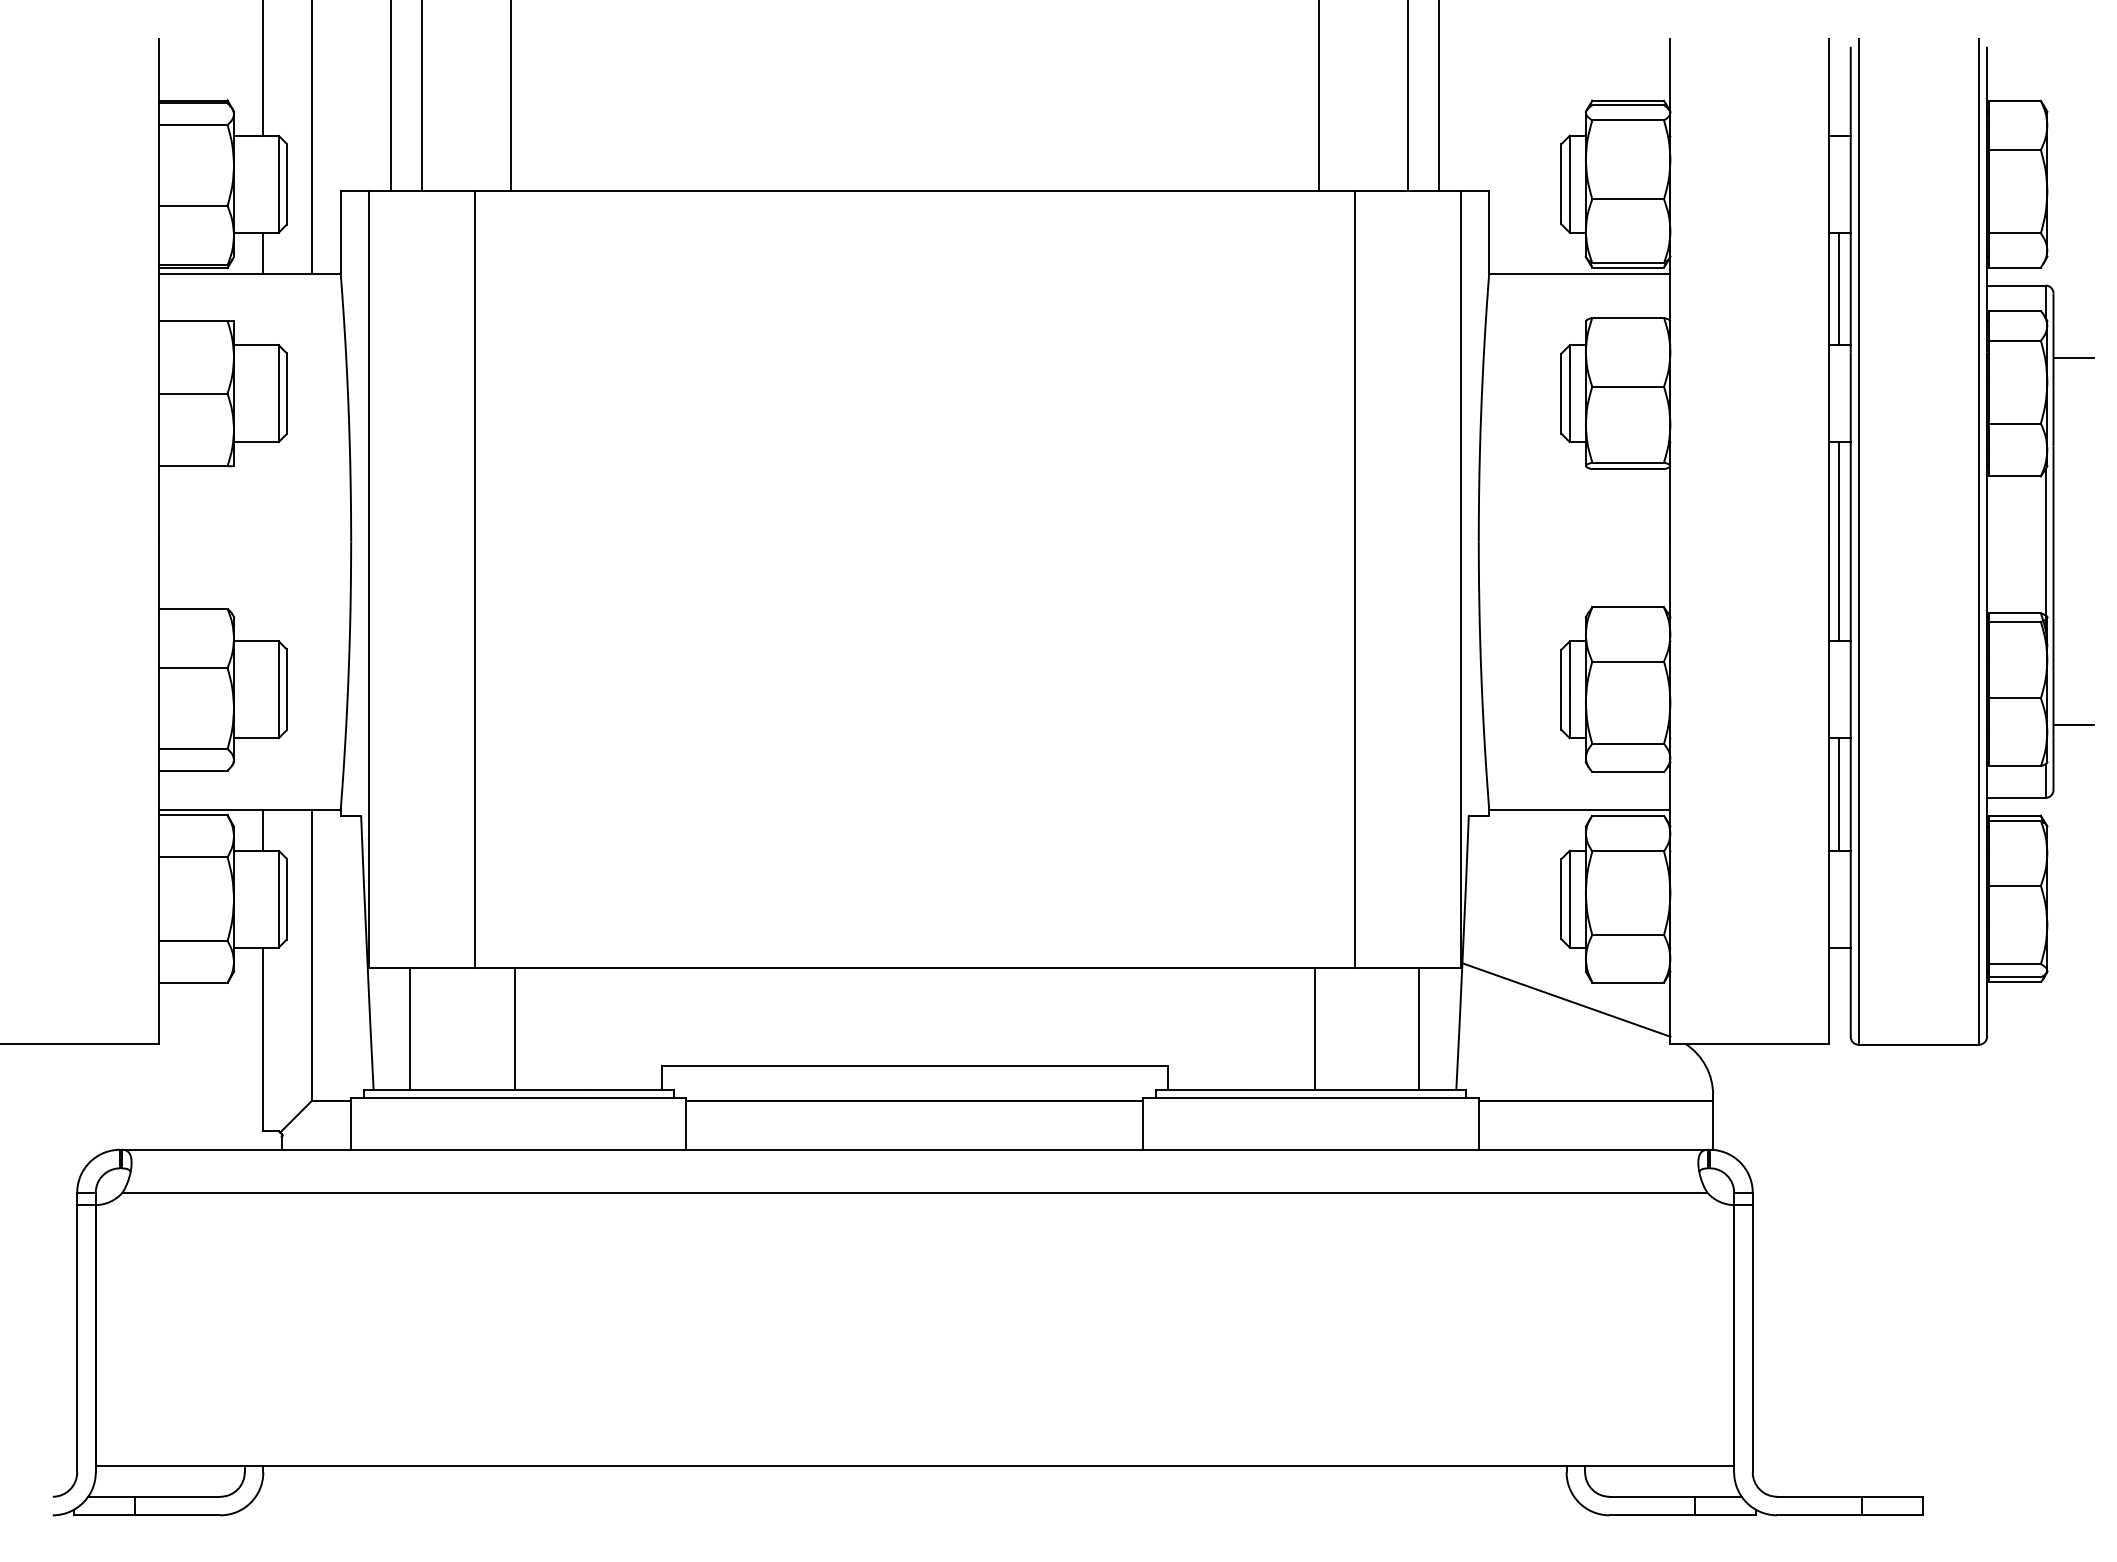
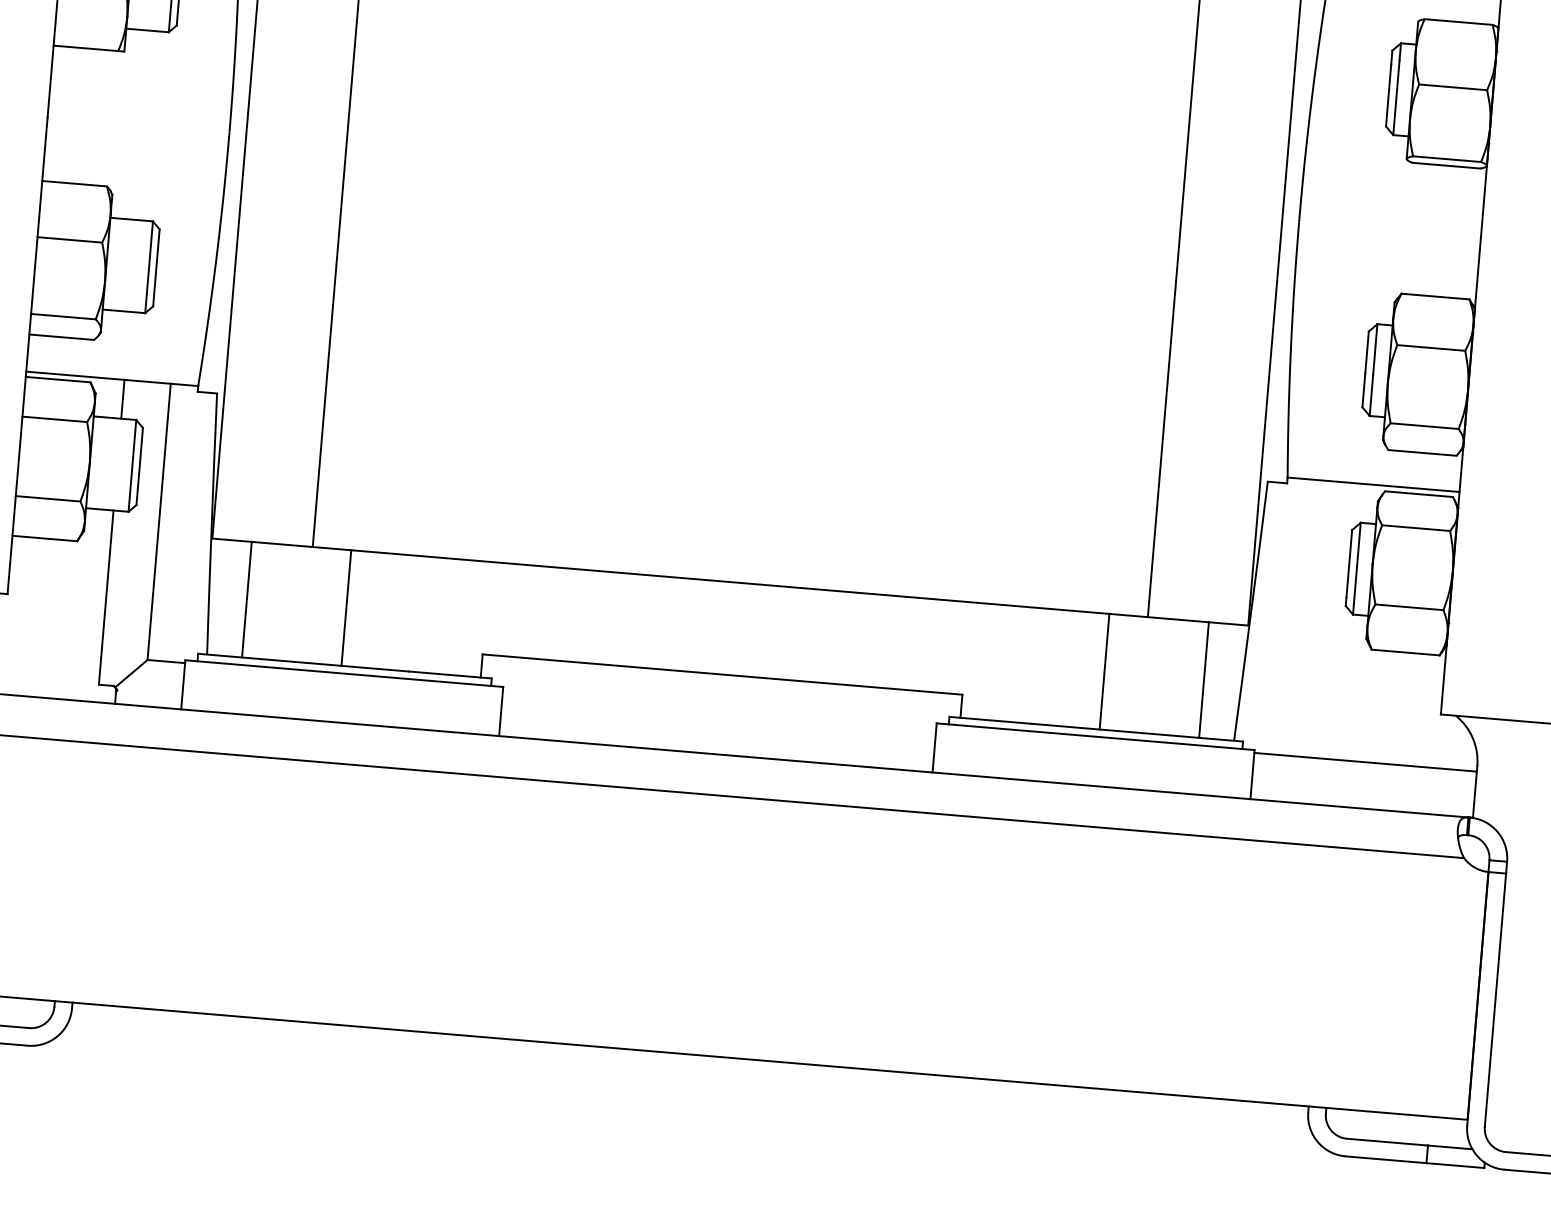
line: (1566, 999) -> (1345, 663), removed
line: (914, 1101) -> (719, 708), removed

